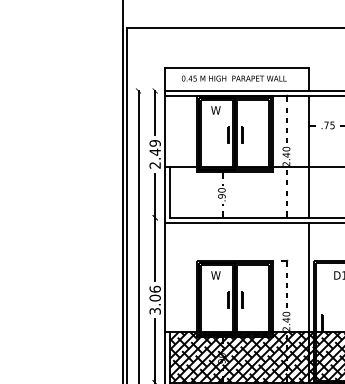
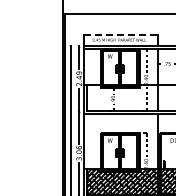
line: (236, 67) -> (120, 34), solid -> dashed

